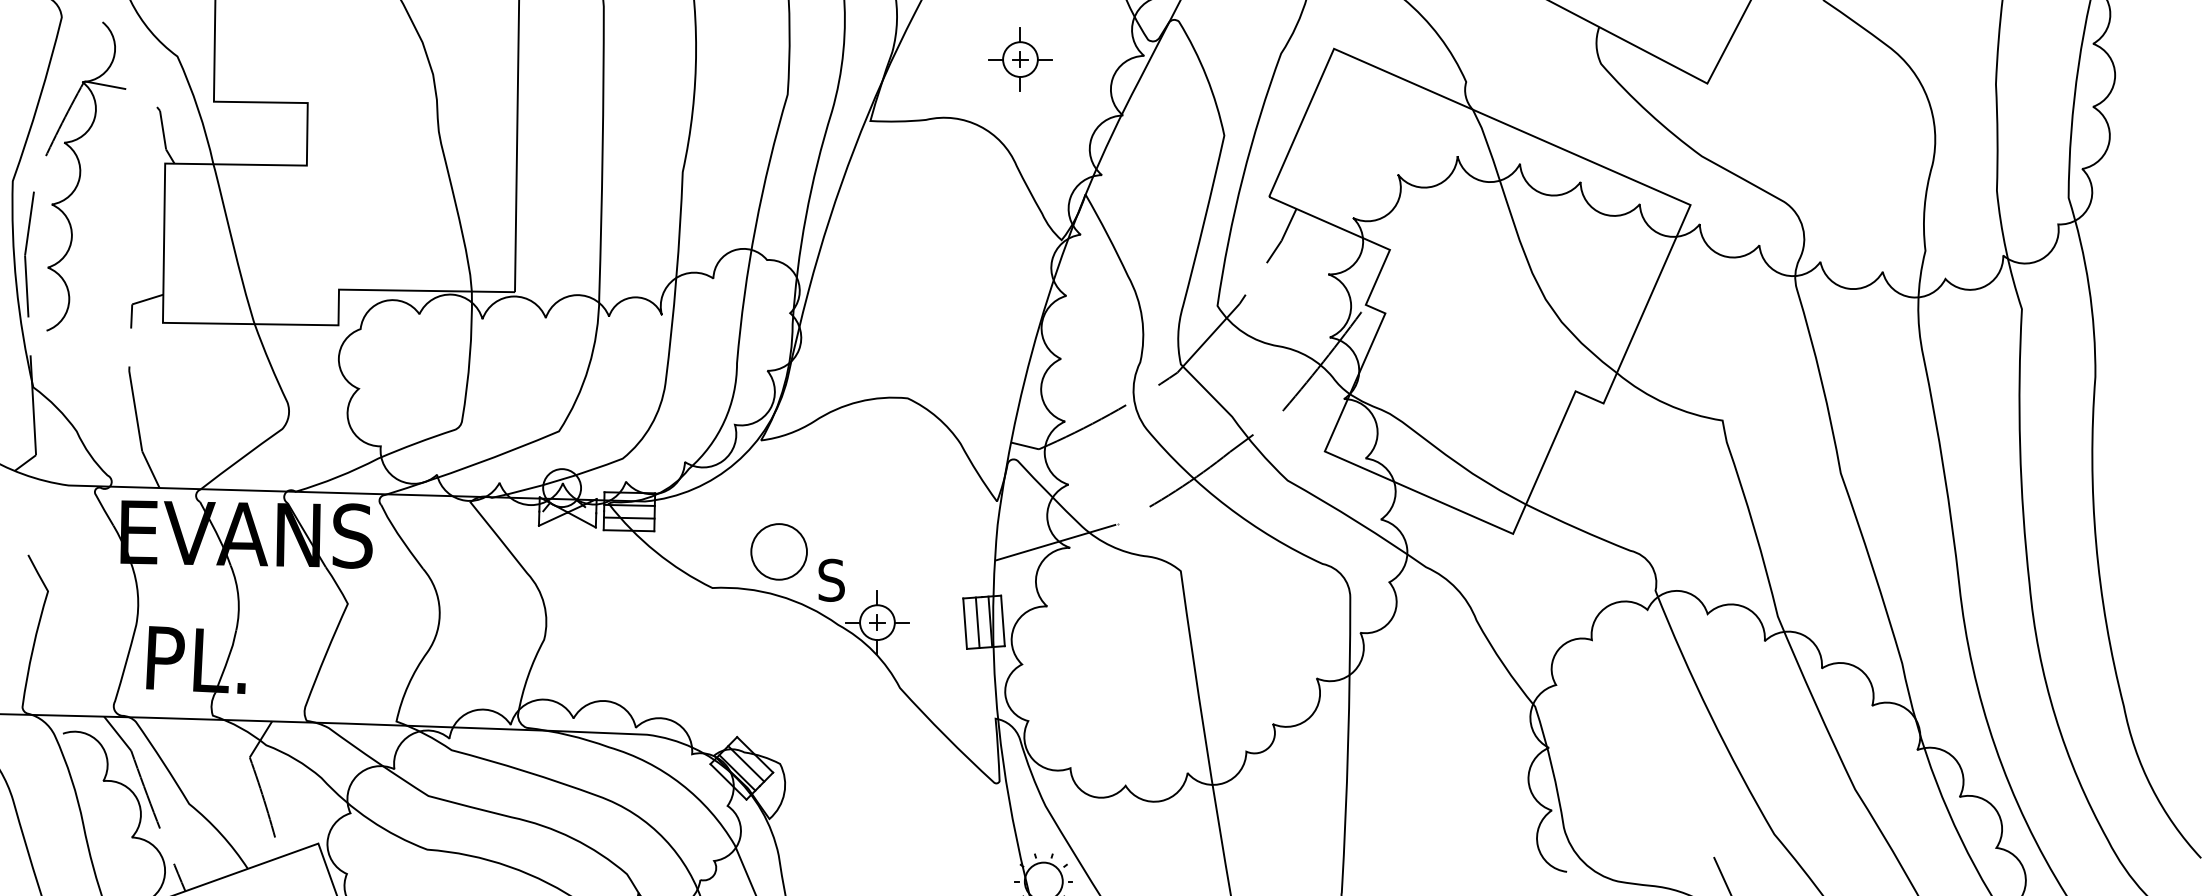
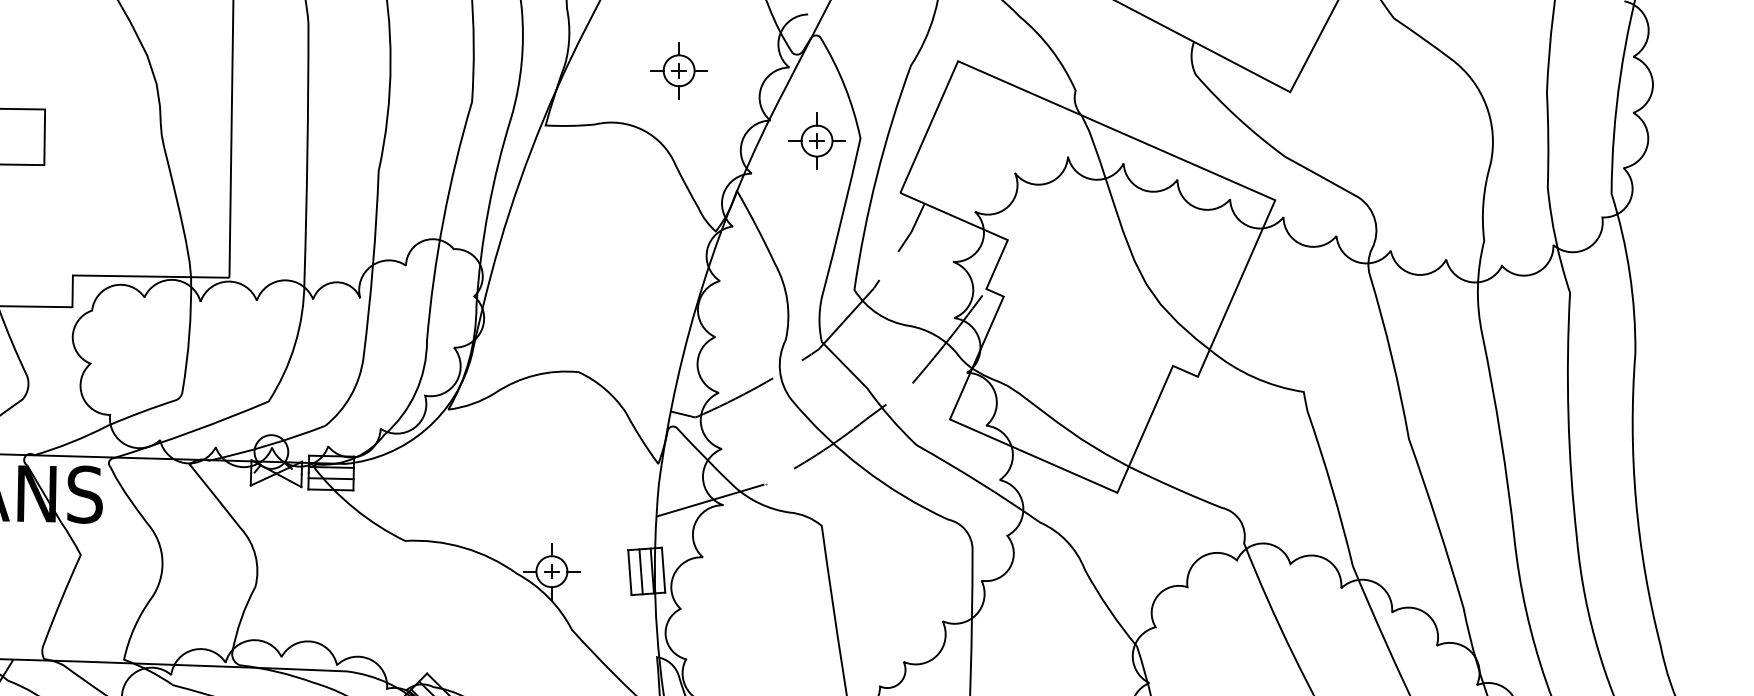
part: (1175, 138) -> (817, 141), added
part: (797, 562) -> (480, 518), removed

